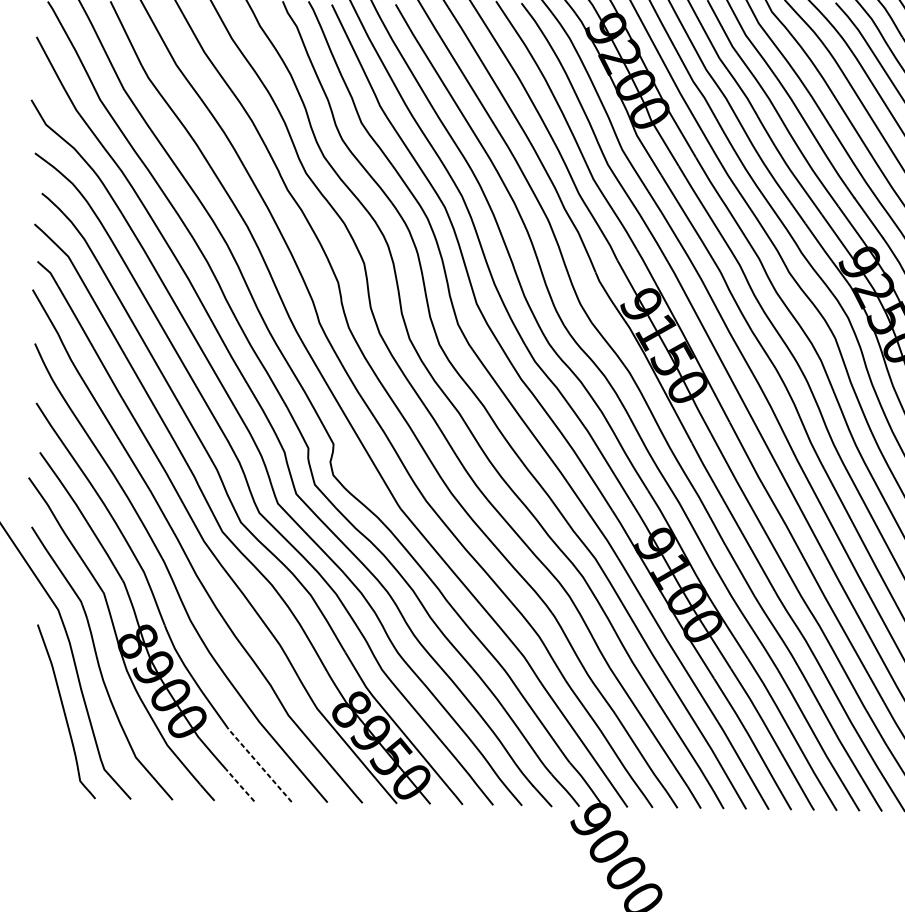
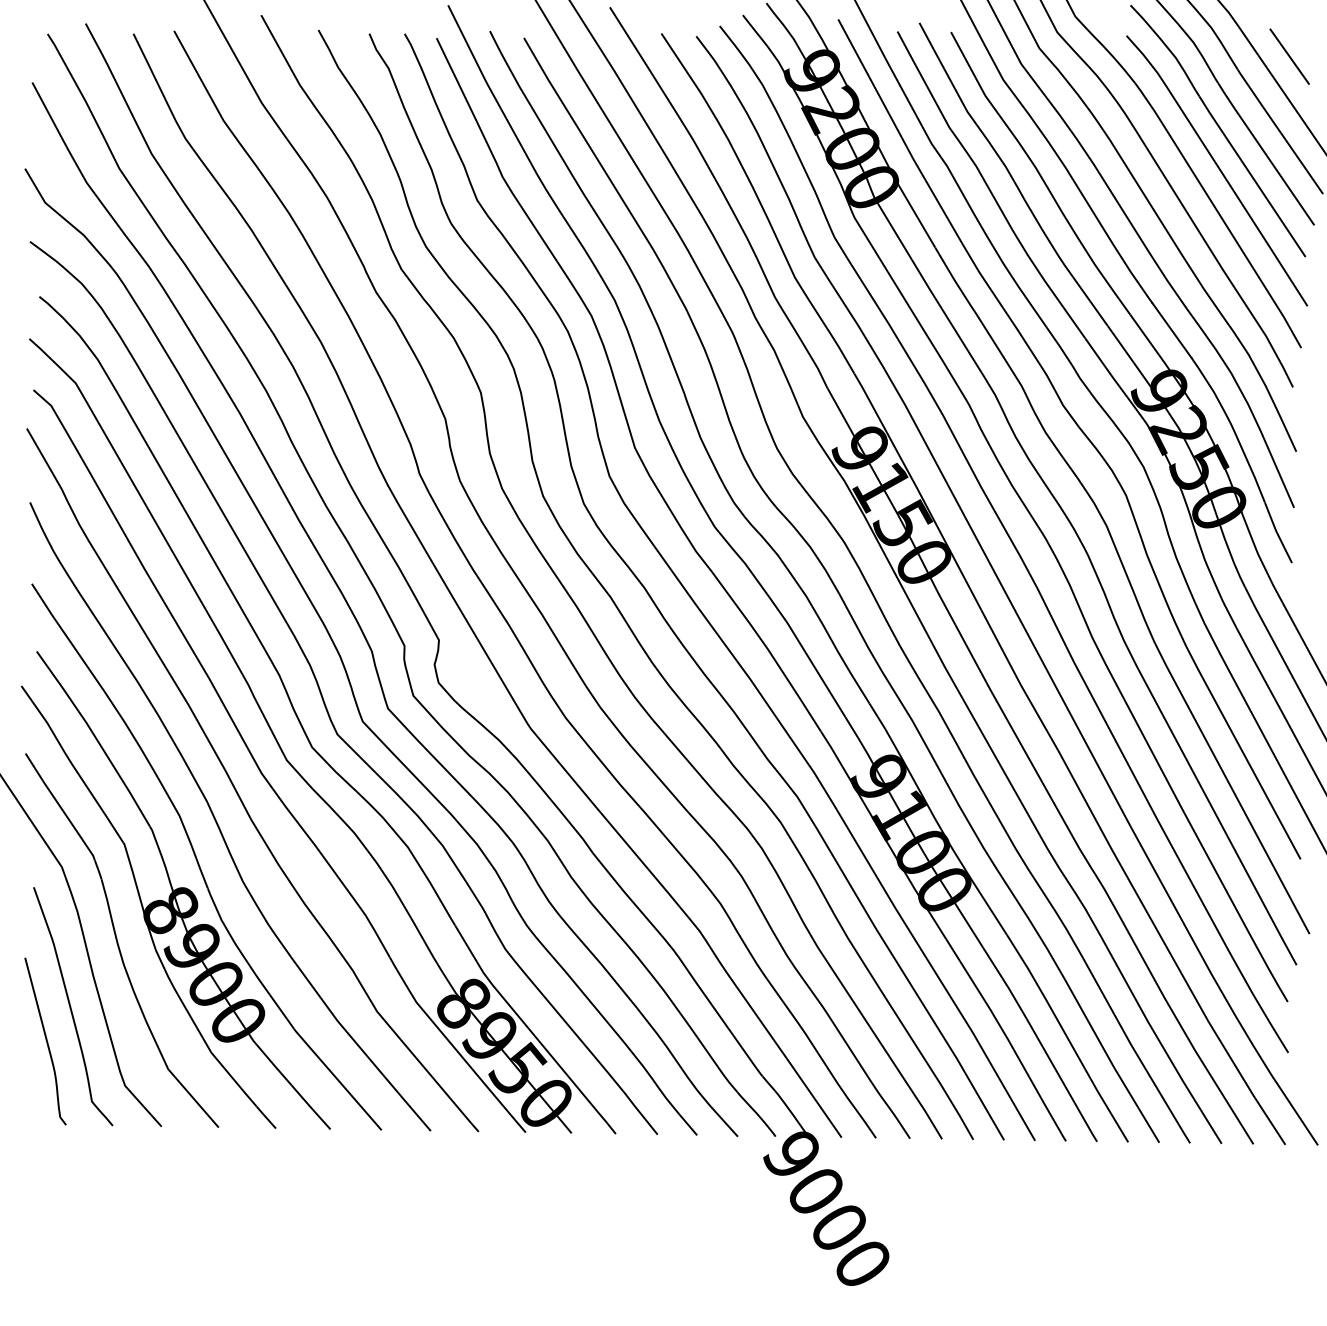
curve: (46, 736) -> (45, 1040), added
line: (258, 764) -> (336, 1078), dashed -> solid
line: (239, 784) -> (310, 1106), dashed -> solid

